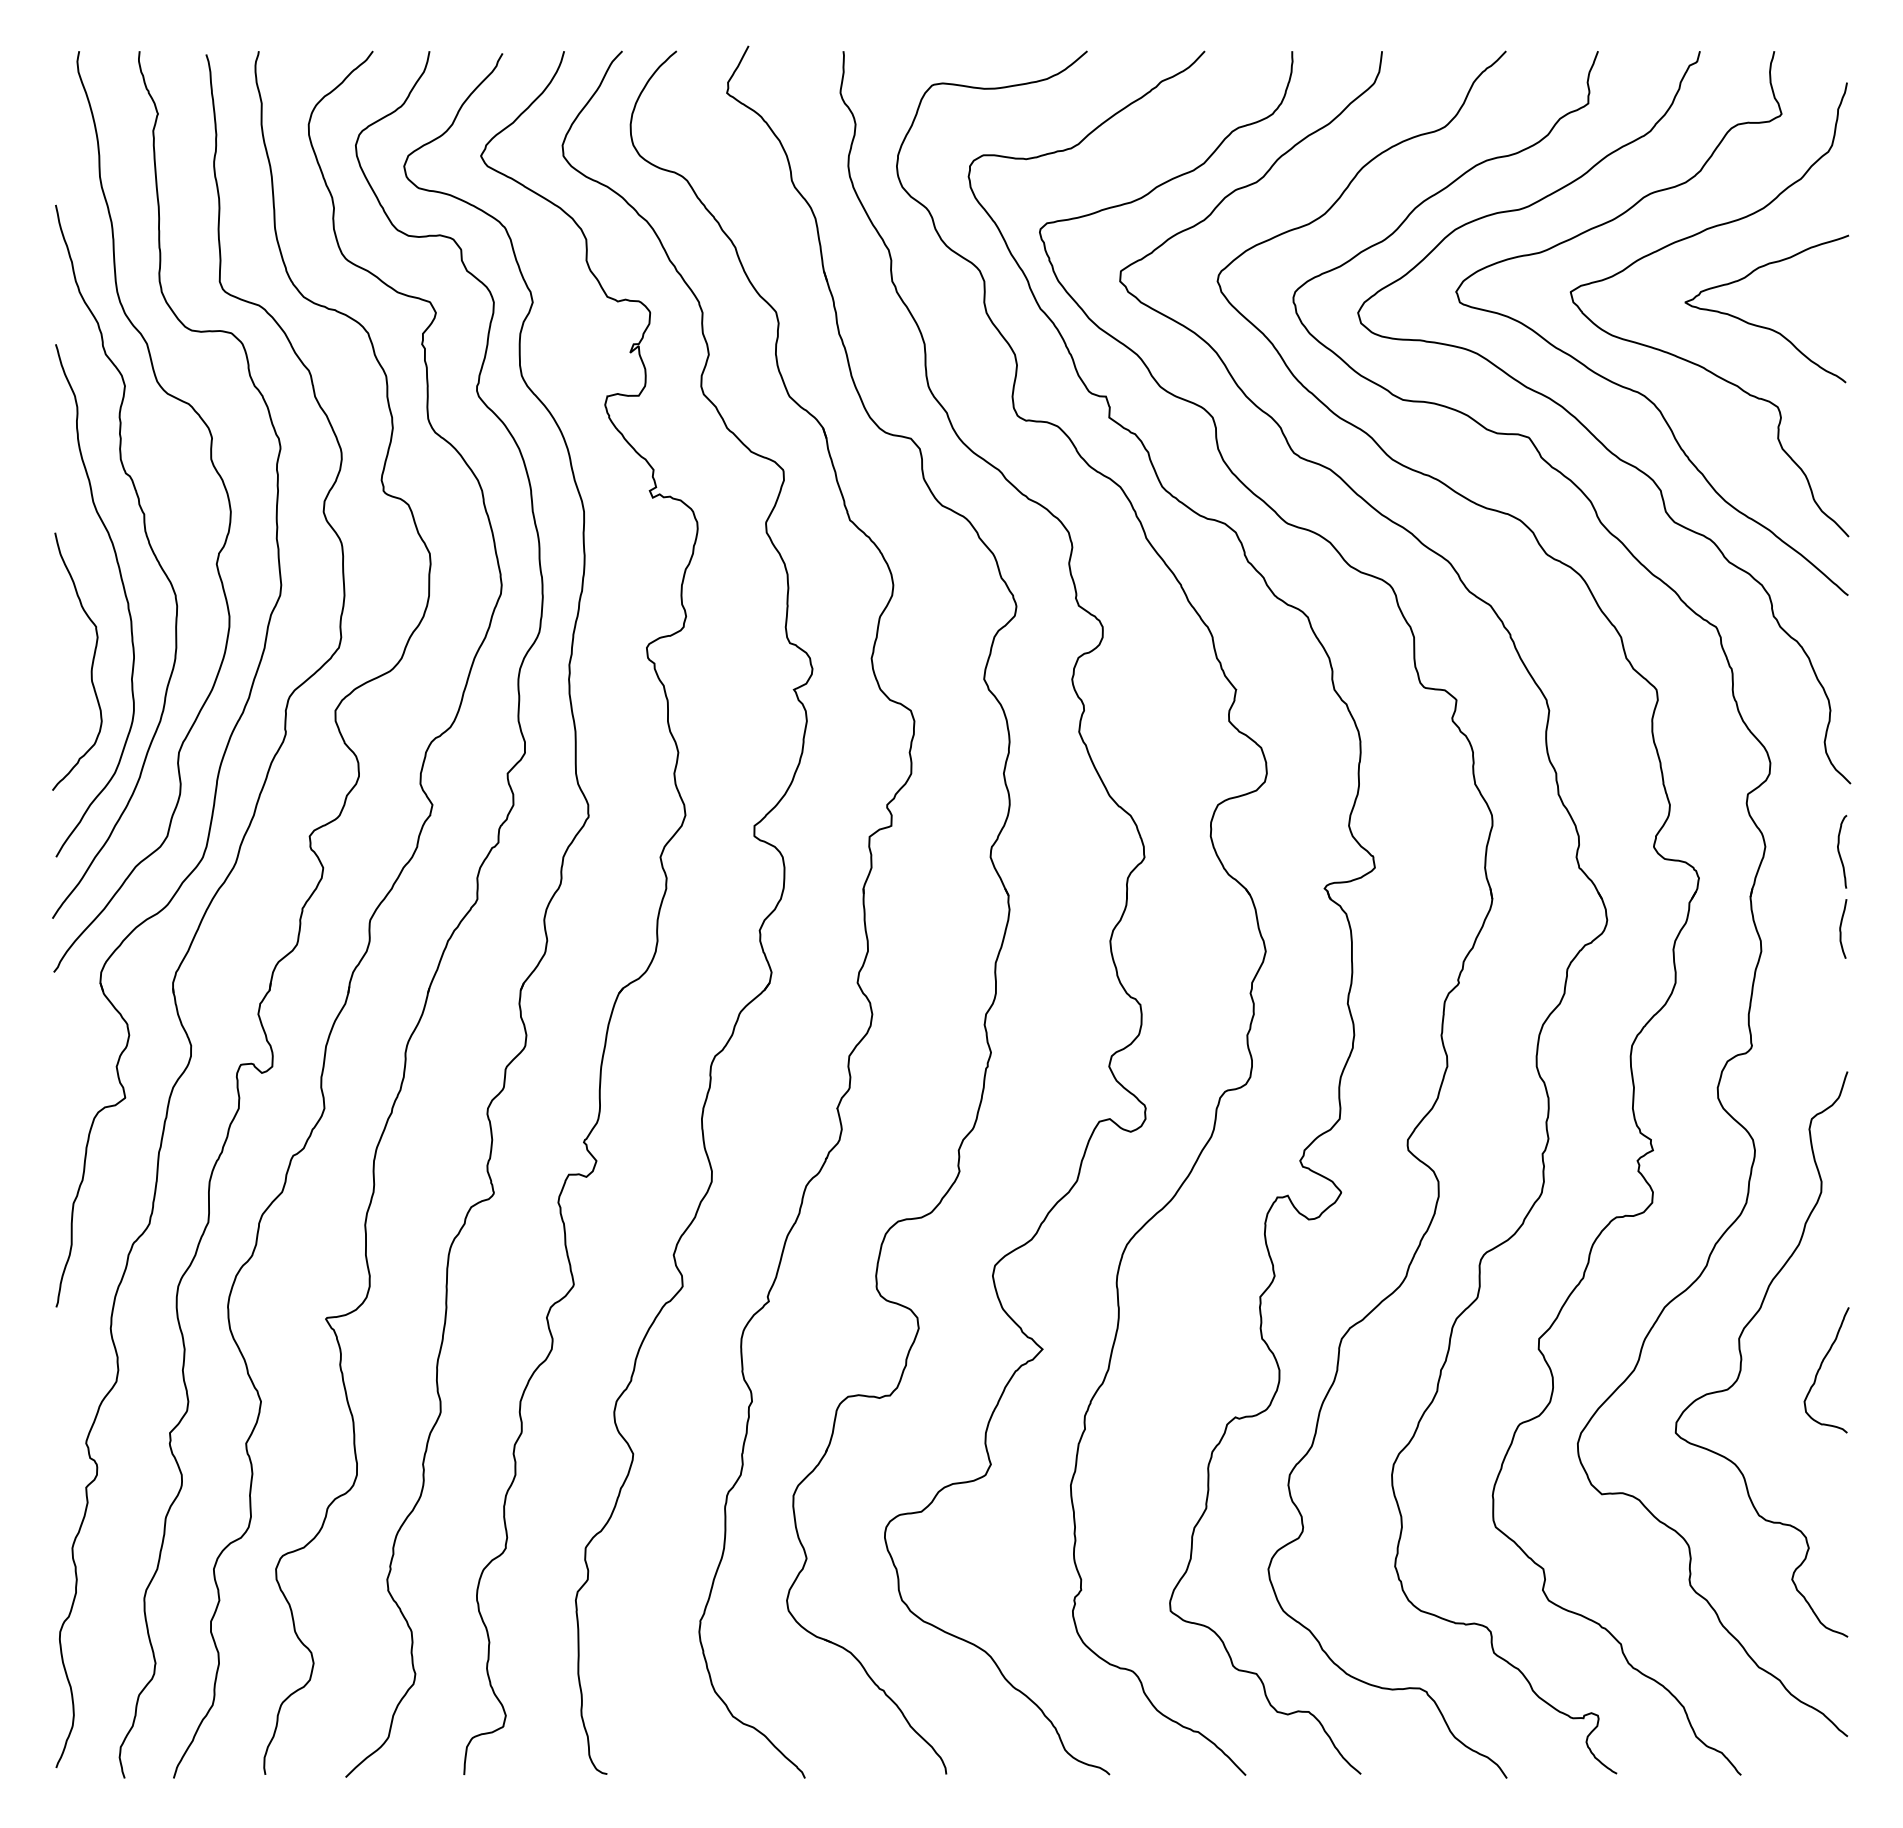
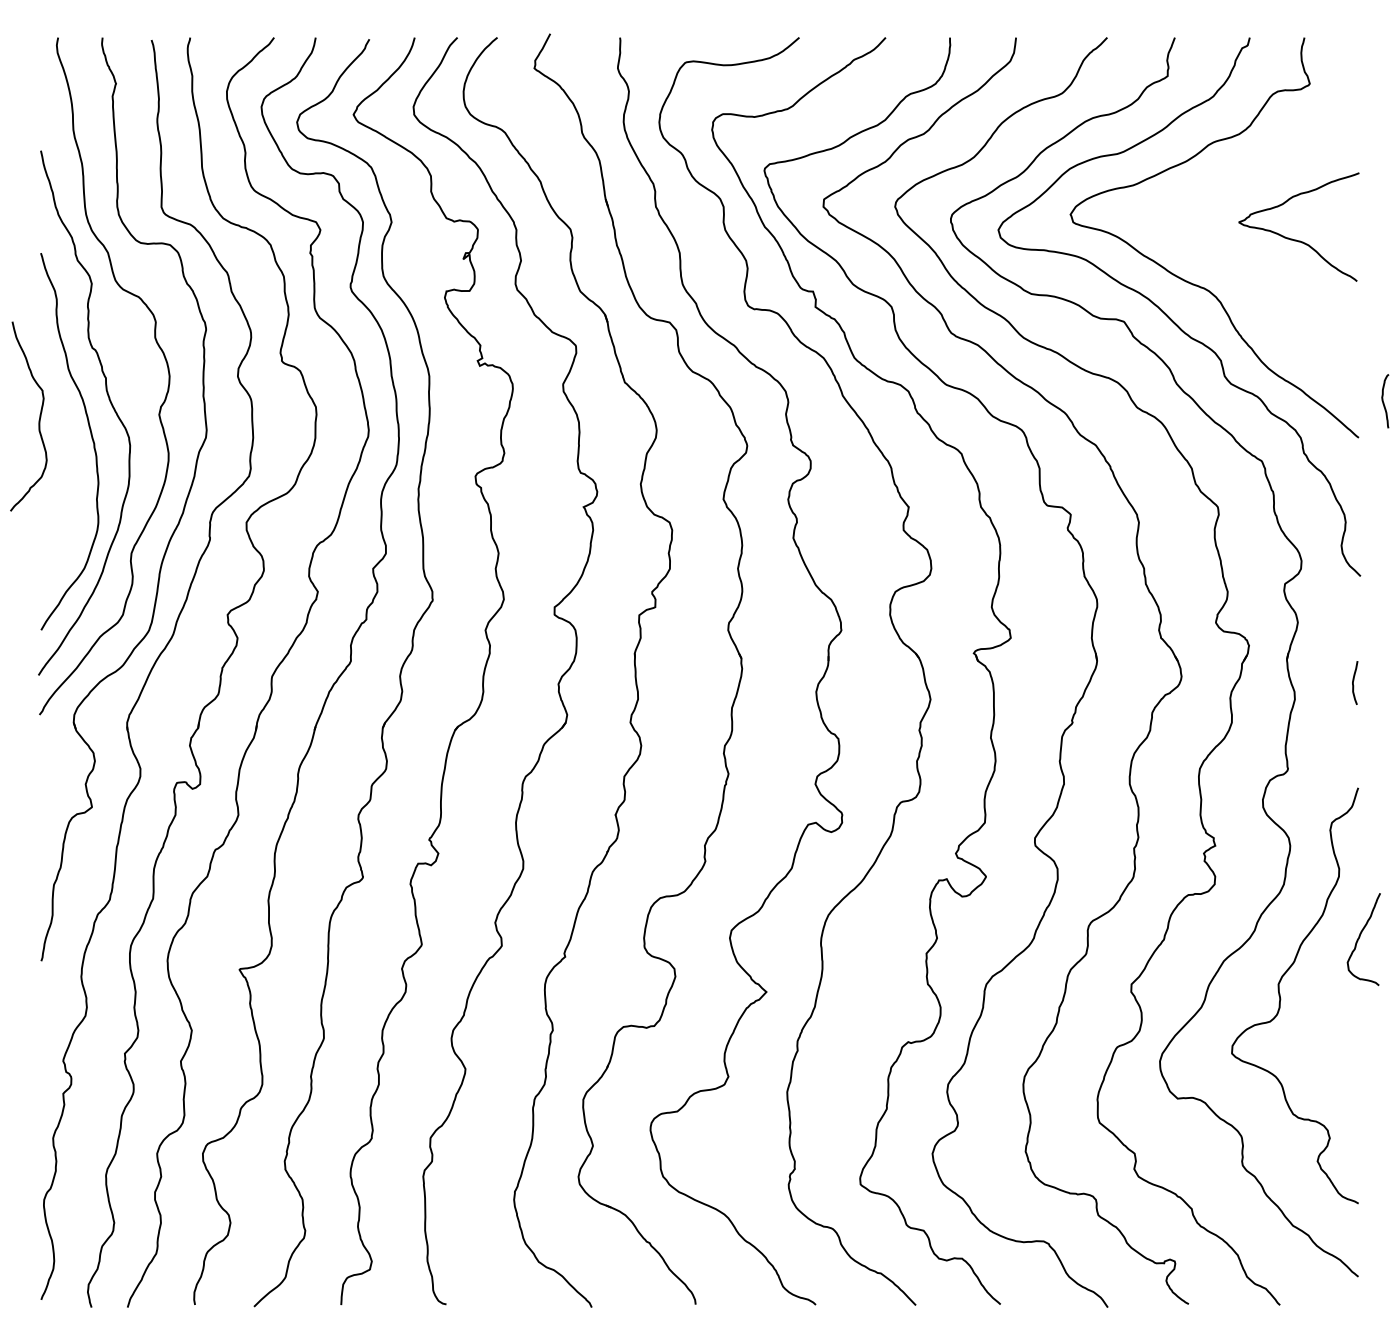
curve: (1685, 358) -> (1239, 263), removed
curve: (90, 667) -> (38, 420), moved
curve: (1841, 853) -> (1384, 402), moved
curve: (1821, 1367) -> (1360, 937), moved

